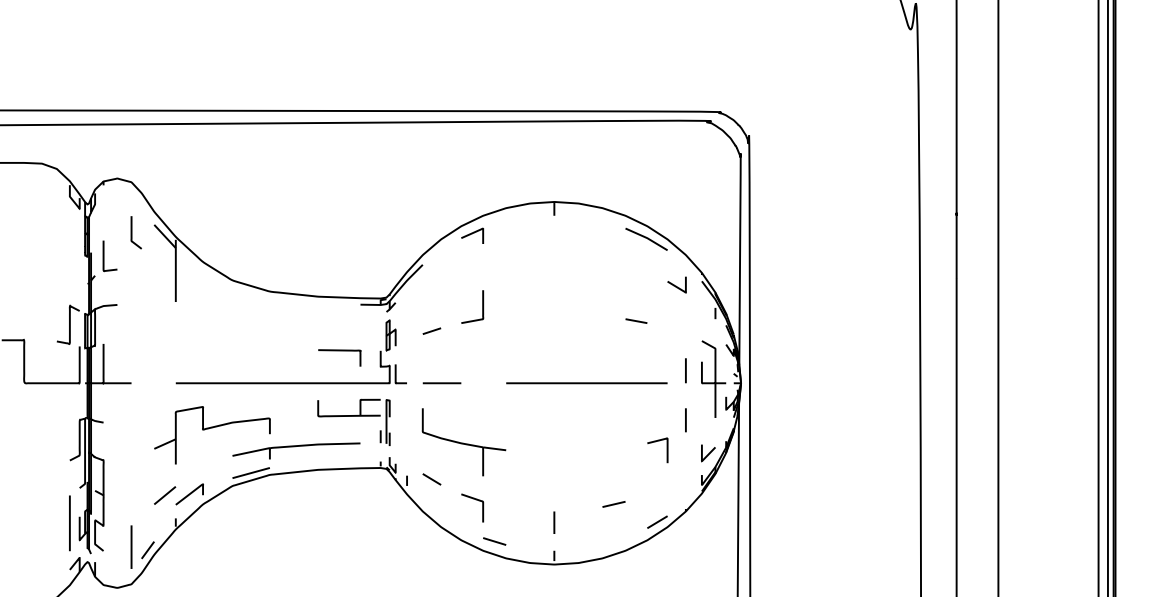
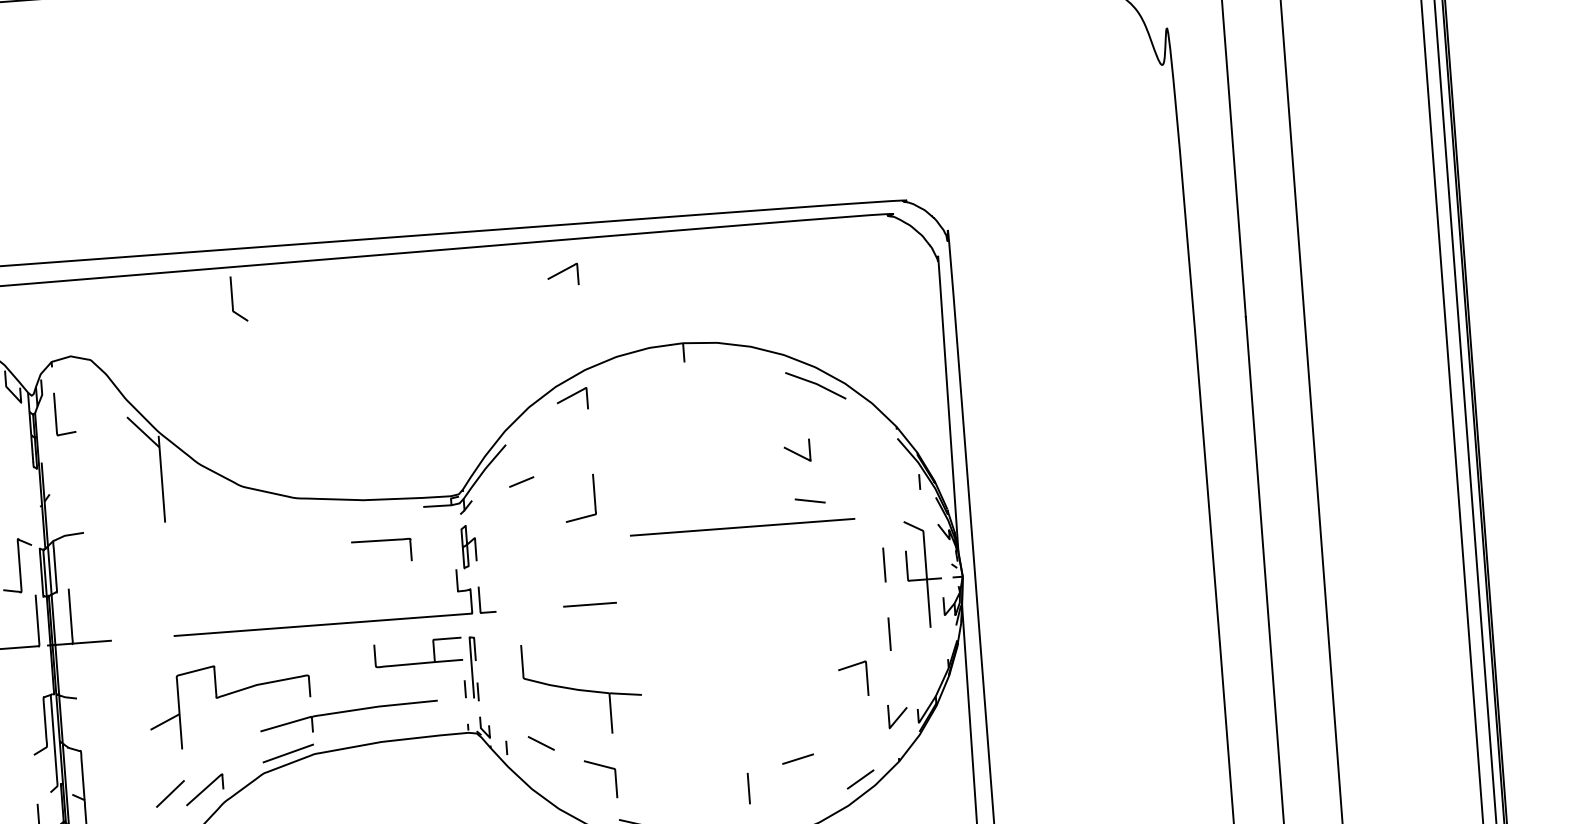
curve: (472, 145) -> (562, 272), added
curve: (132, 232) -> (233, 299), moved
curve: (104, 256) -> (56, 414), moved
curve: (676, 285) -> (796, 451), moved
line: (431, 330) -> (520, 481), moved
curve: (339, 351) -> (380, 542), moved
line: (441, 383) -> (589, 605), moved
line: (586, 383) -> (742, 527), moved
curve: (708, 453) -> (898, 716), moved
line: (554, 522) -> (749, 788), moved

